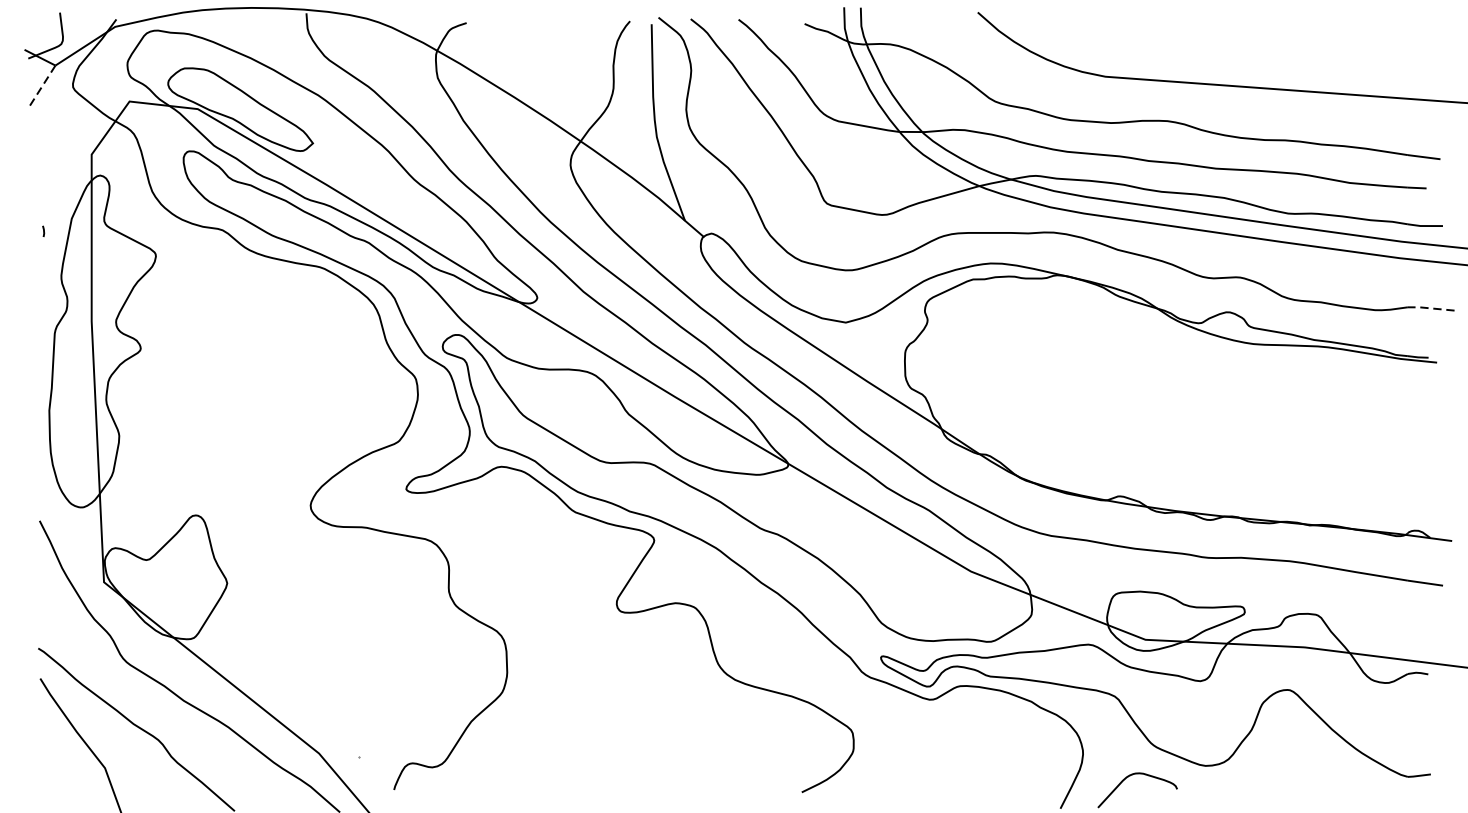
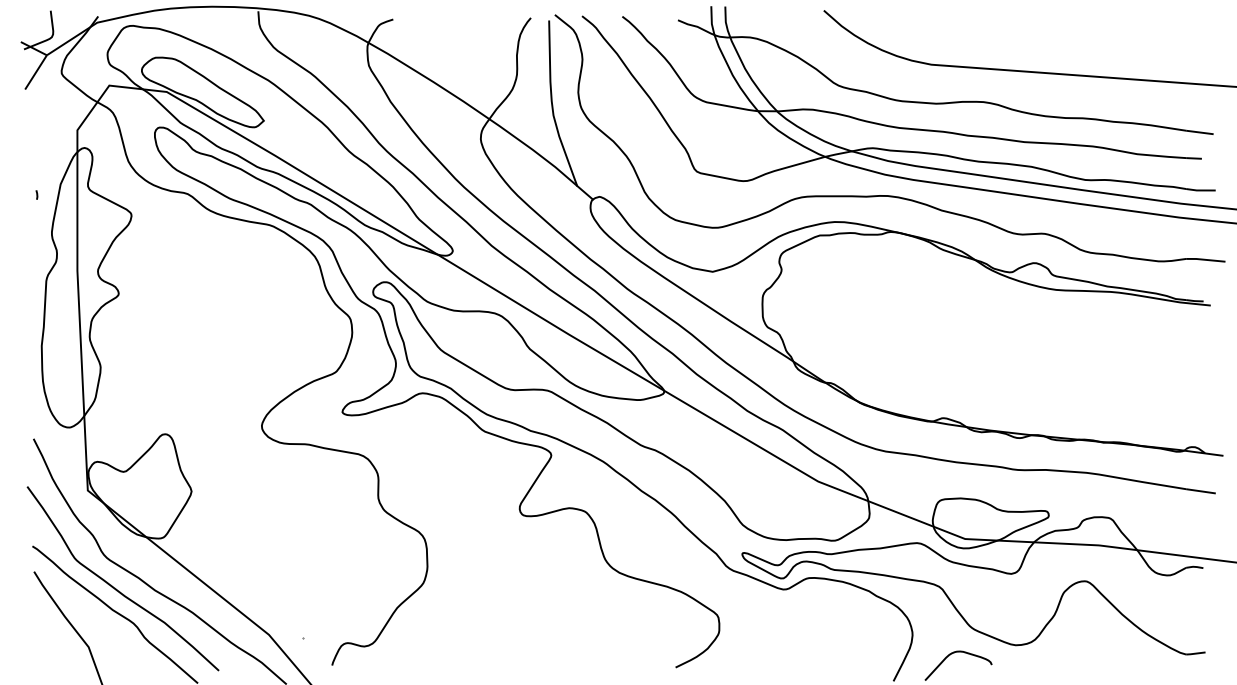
line: (41, 85) -> (35, 72), dashed -> solid
line: (1430, 307) -> (1205, 259), dashed -> solid
curve: (138, 698) -> (116, 588), added

